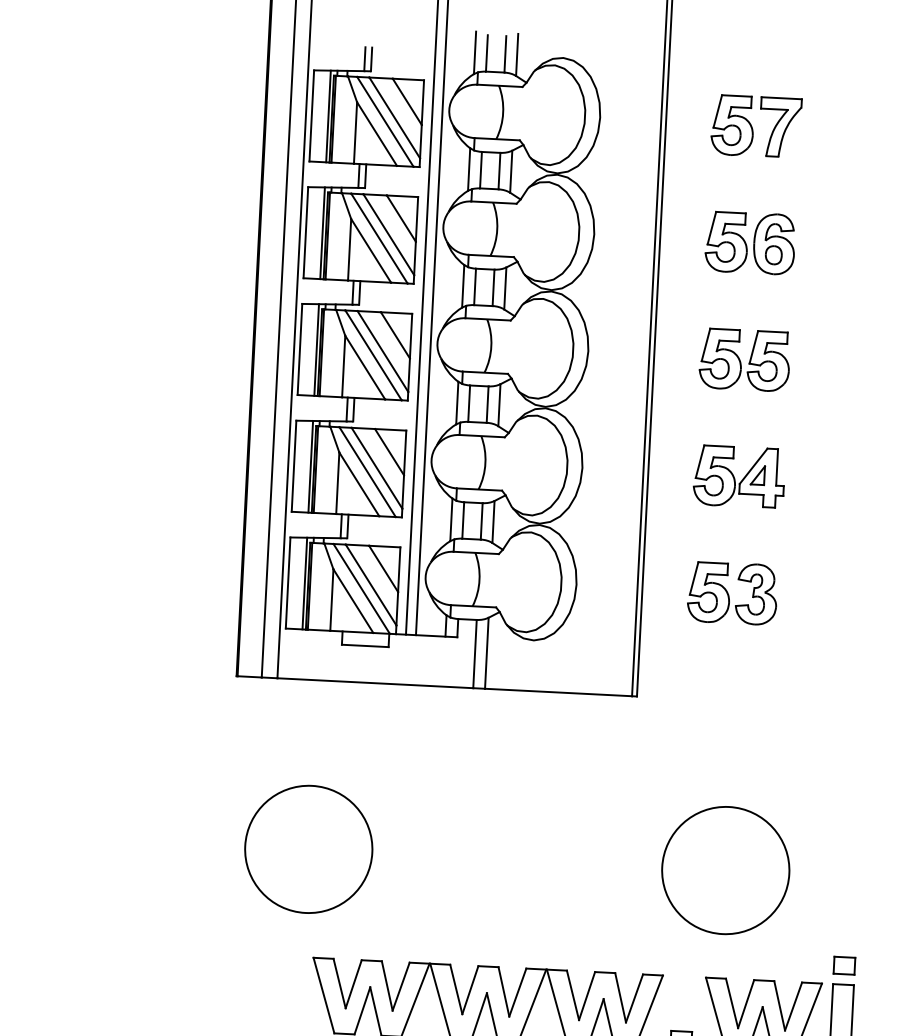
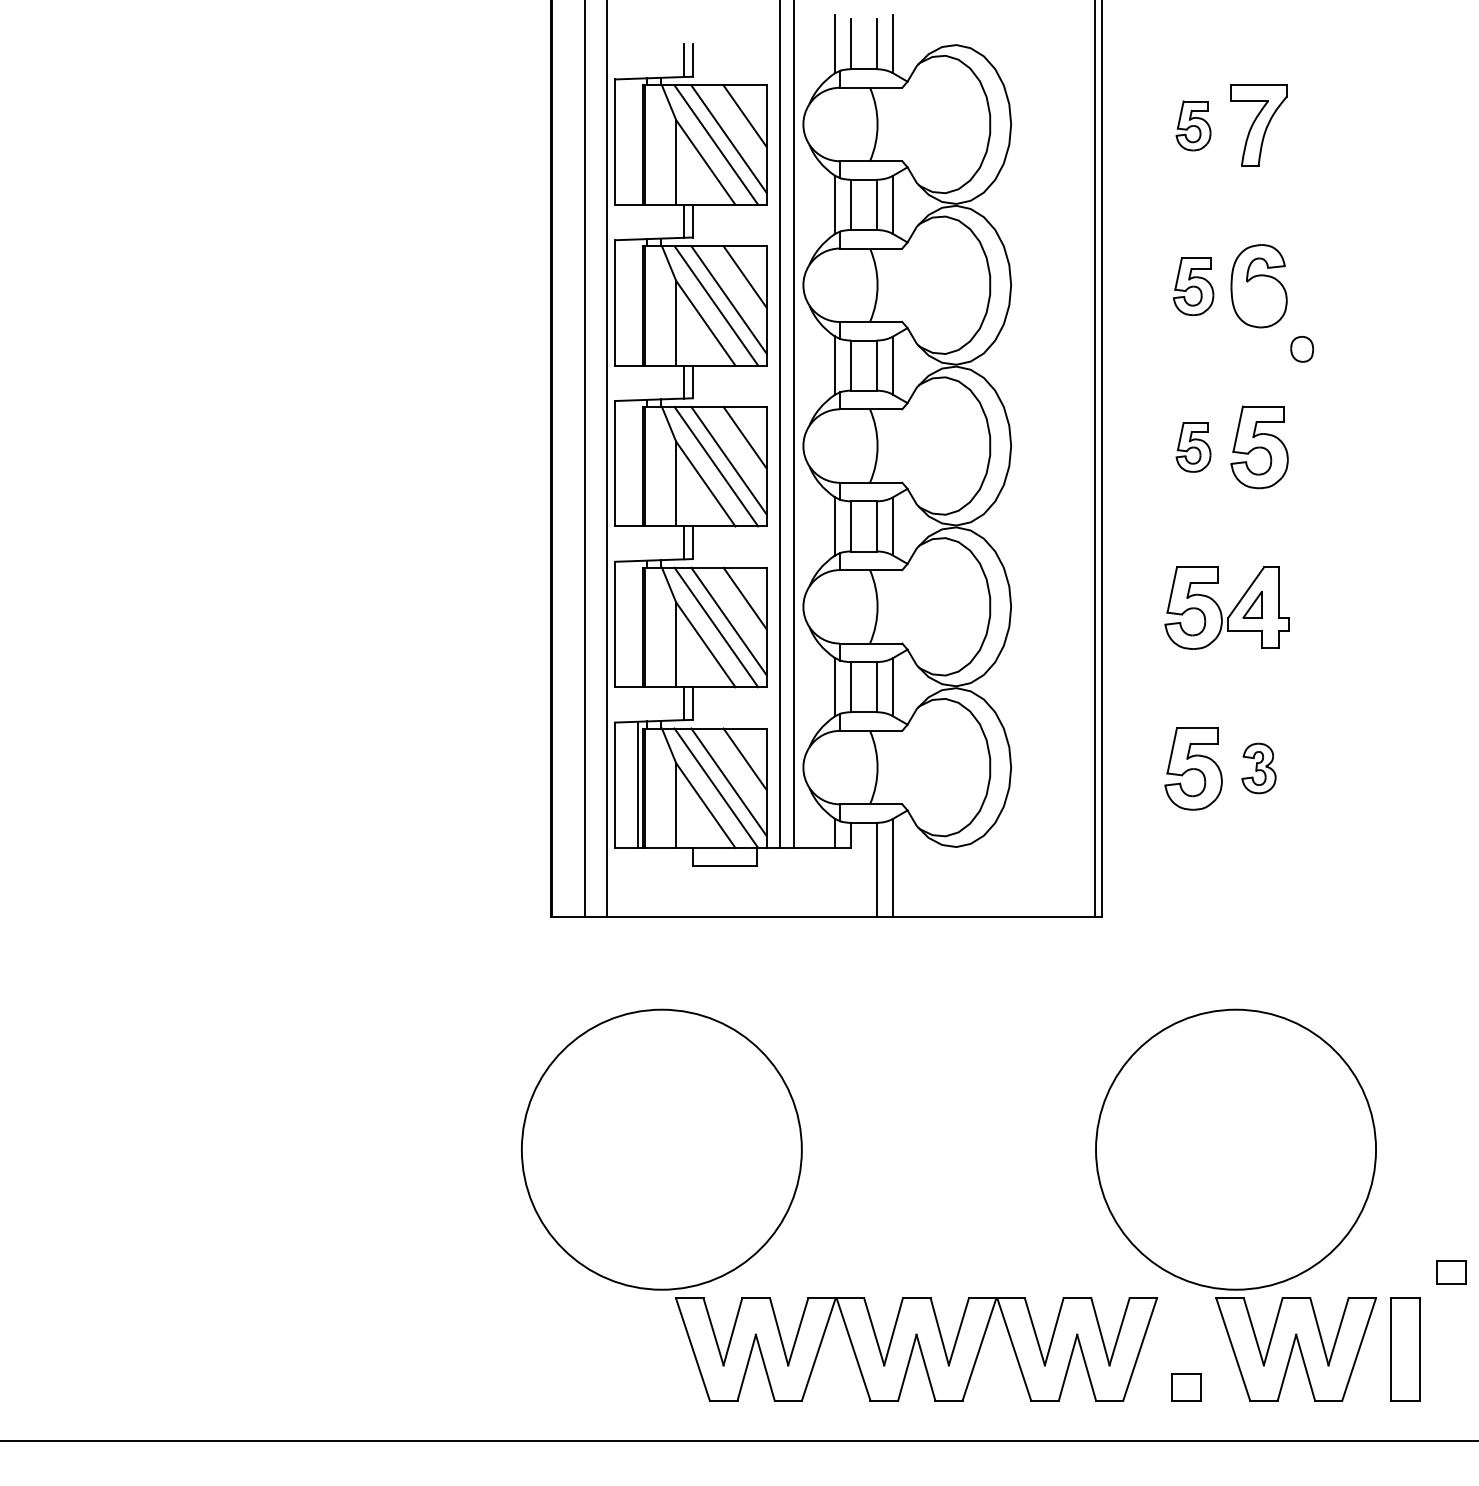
line: (328, 116) -> (637, 141), removed
part: (732, 125) -> (1193, 125), size x0.6
line: (322, 233) -> (637, 302), removed
part: (726, 242) -> (1193, 286), size x0.7
part: (774, 255) -> (1302, 349), moved
line: (316, 350) -> (637, 463), removed
part: (720, 358) -> (1193, 447), size x0.6
line: (310, 466) -> (637, 623), removed
part: (756, 594) -> (1258, 768), size x0.6
circle: (308, 849) -> (661, 1149), size x1.6
circle: (725, 870) -> (1235, 1149), size x1.6
part: (844, 965) -> (1451, 1272), moved

